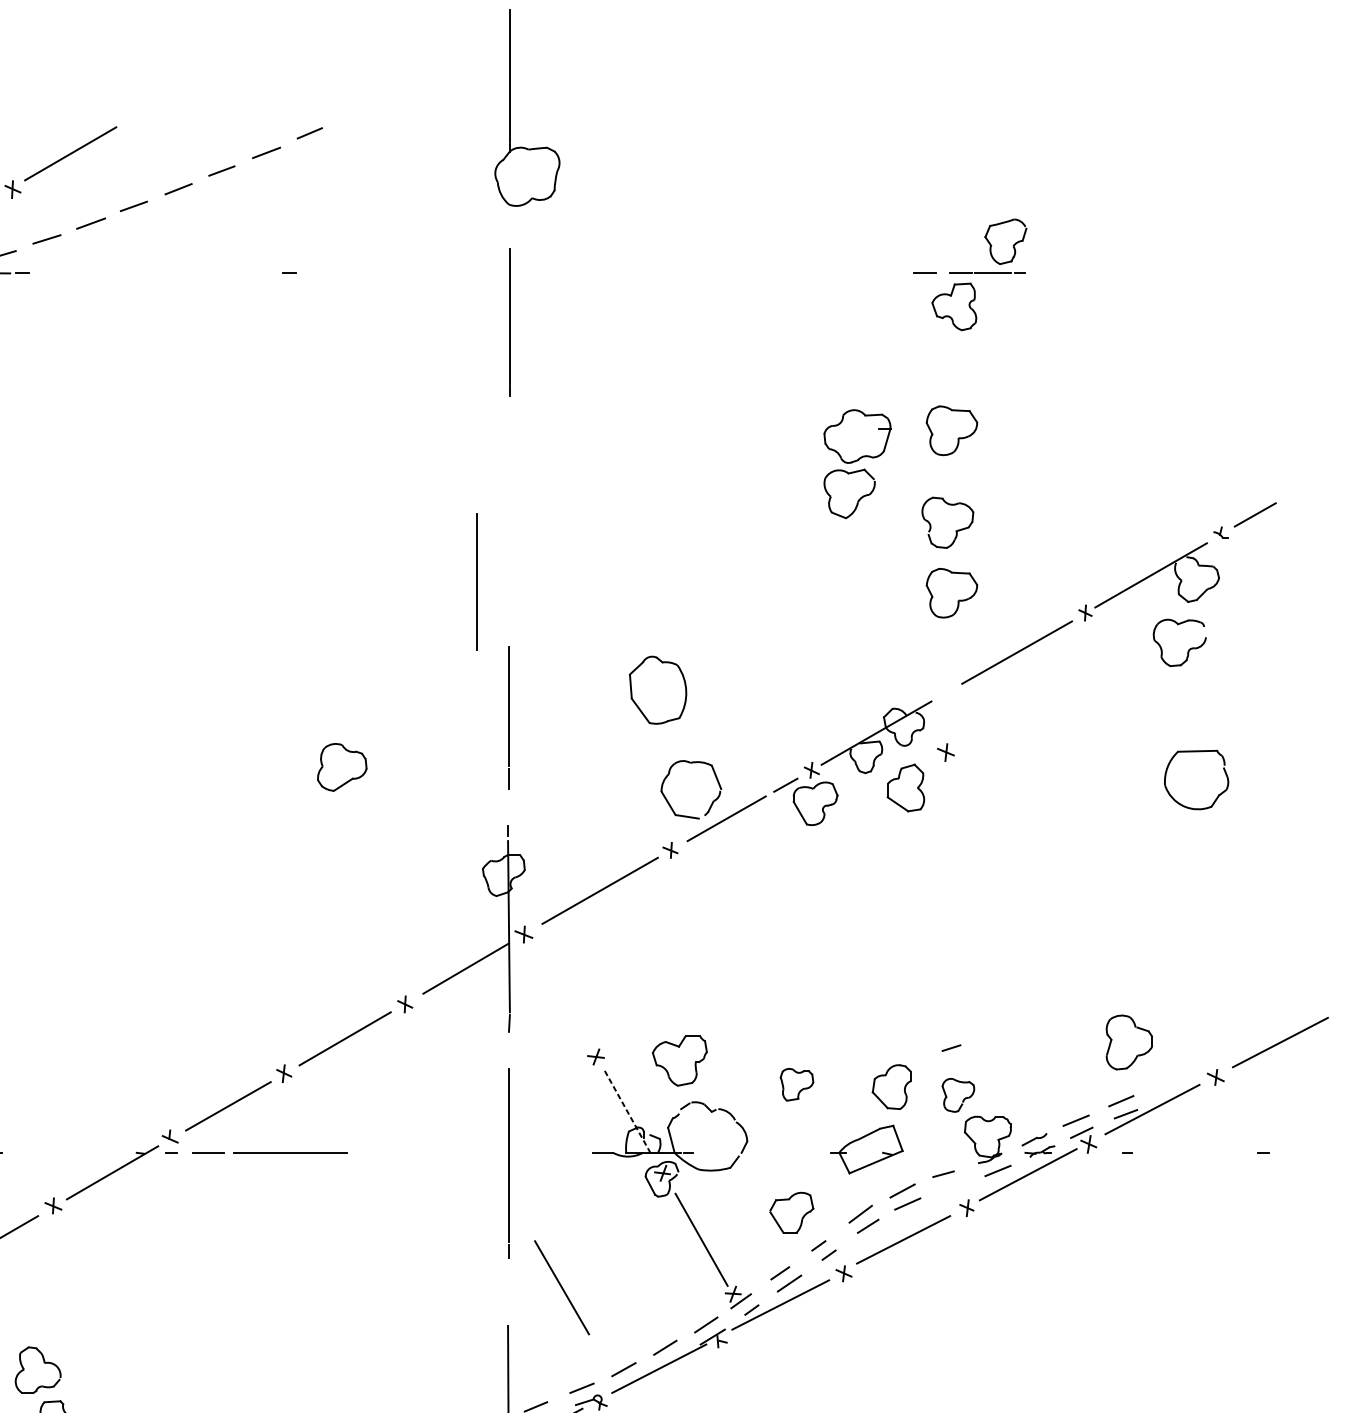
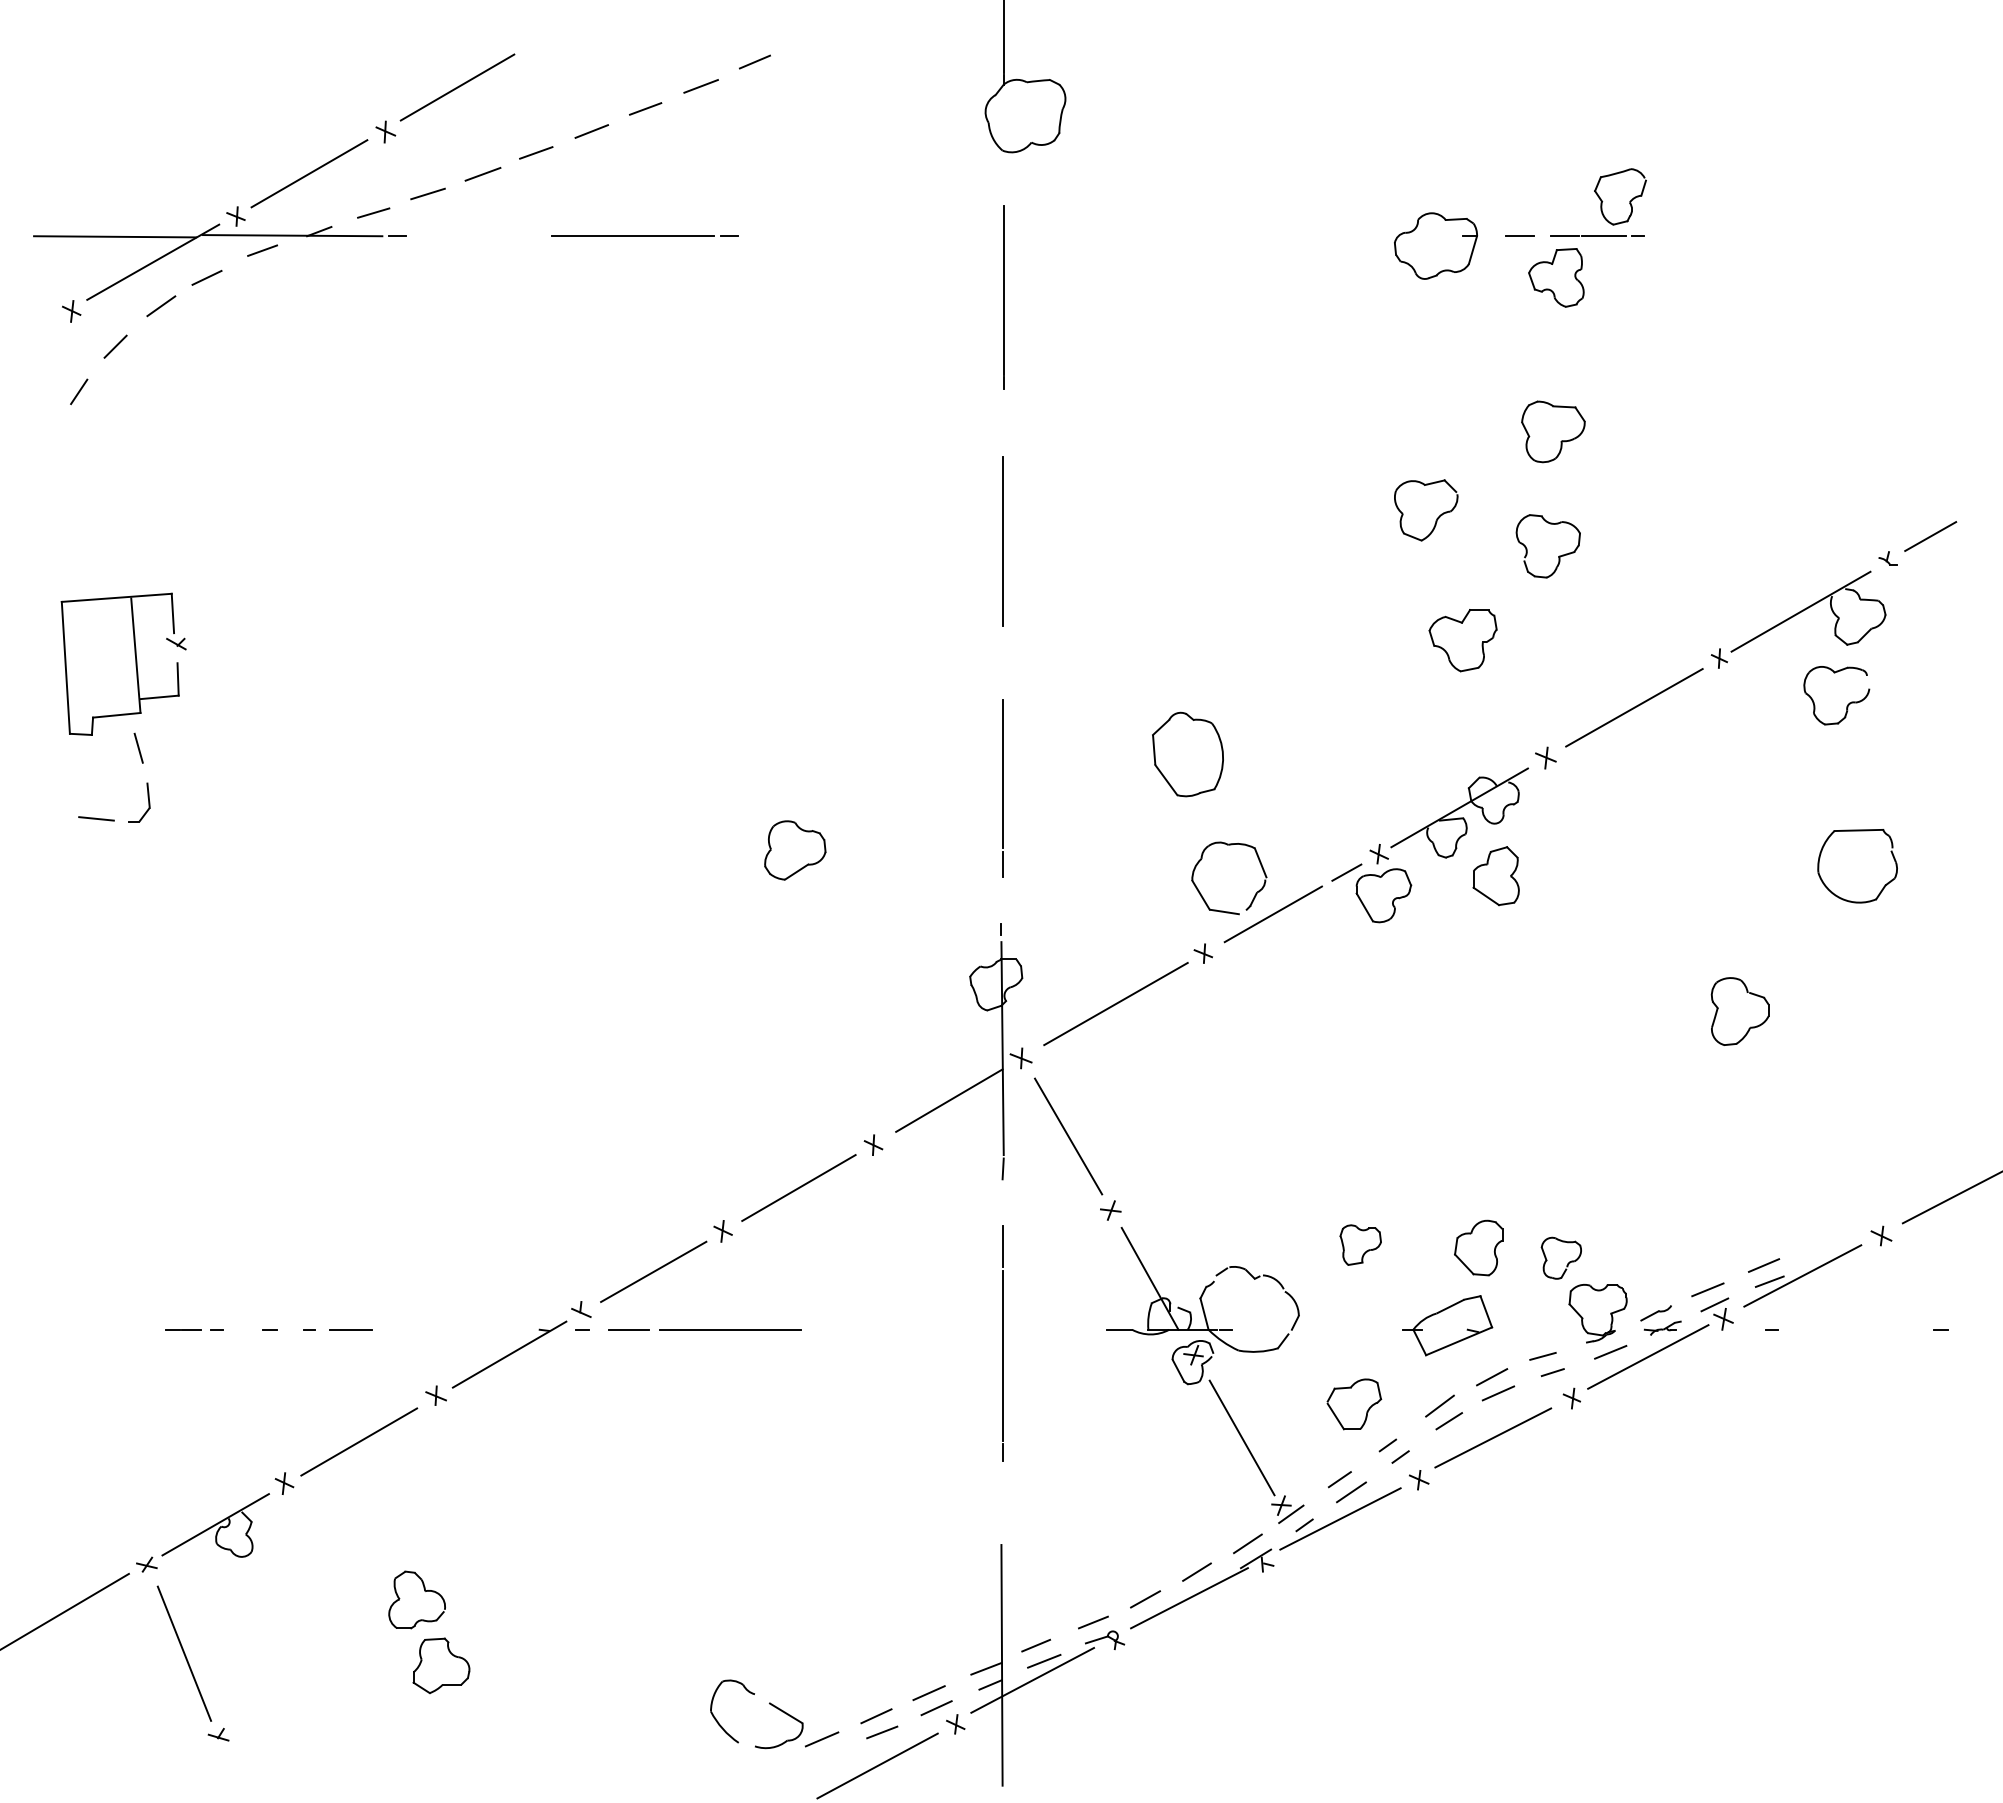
line: (212, 273) -> (633, 236), added
part: (857, 436) -> (1435, 245), moved
line: (476, 581) -> (1002, 541), moved
part: (952, 592) -> (1553, 633), removed
part: (945, 752) -> (1545, 757), moved
part: (1128, 1042) -> (1739, 1011), moved
line: (951, 1048) -> (1552, 1372), moved
part: (679, 1060) -> (1462, 640), moved
line: (627, 1112) -> (1150, 1279), dashed -> solid
line: (561, 1287) -> (1068, 1136), moved

